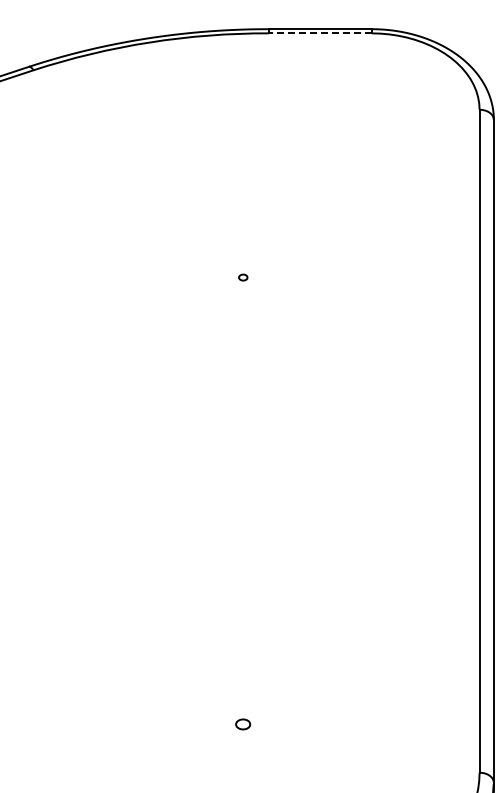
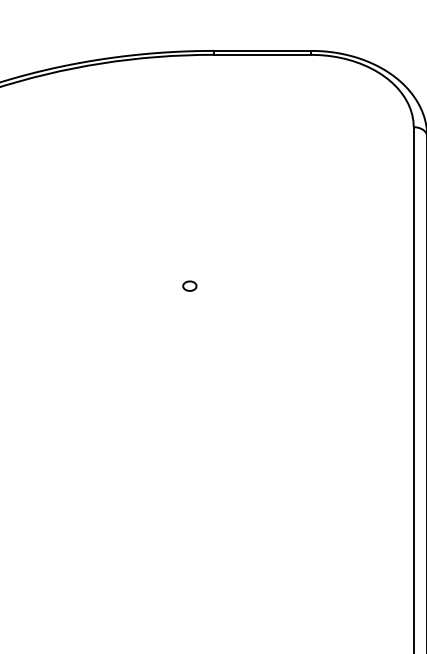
line: (319, 33) -> (262, 55), dashed -> solid
part: (243, 277) -> (190, 286), size x1.67

